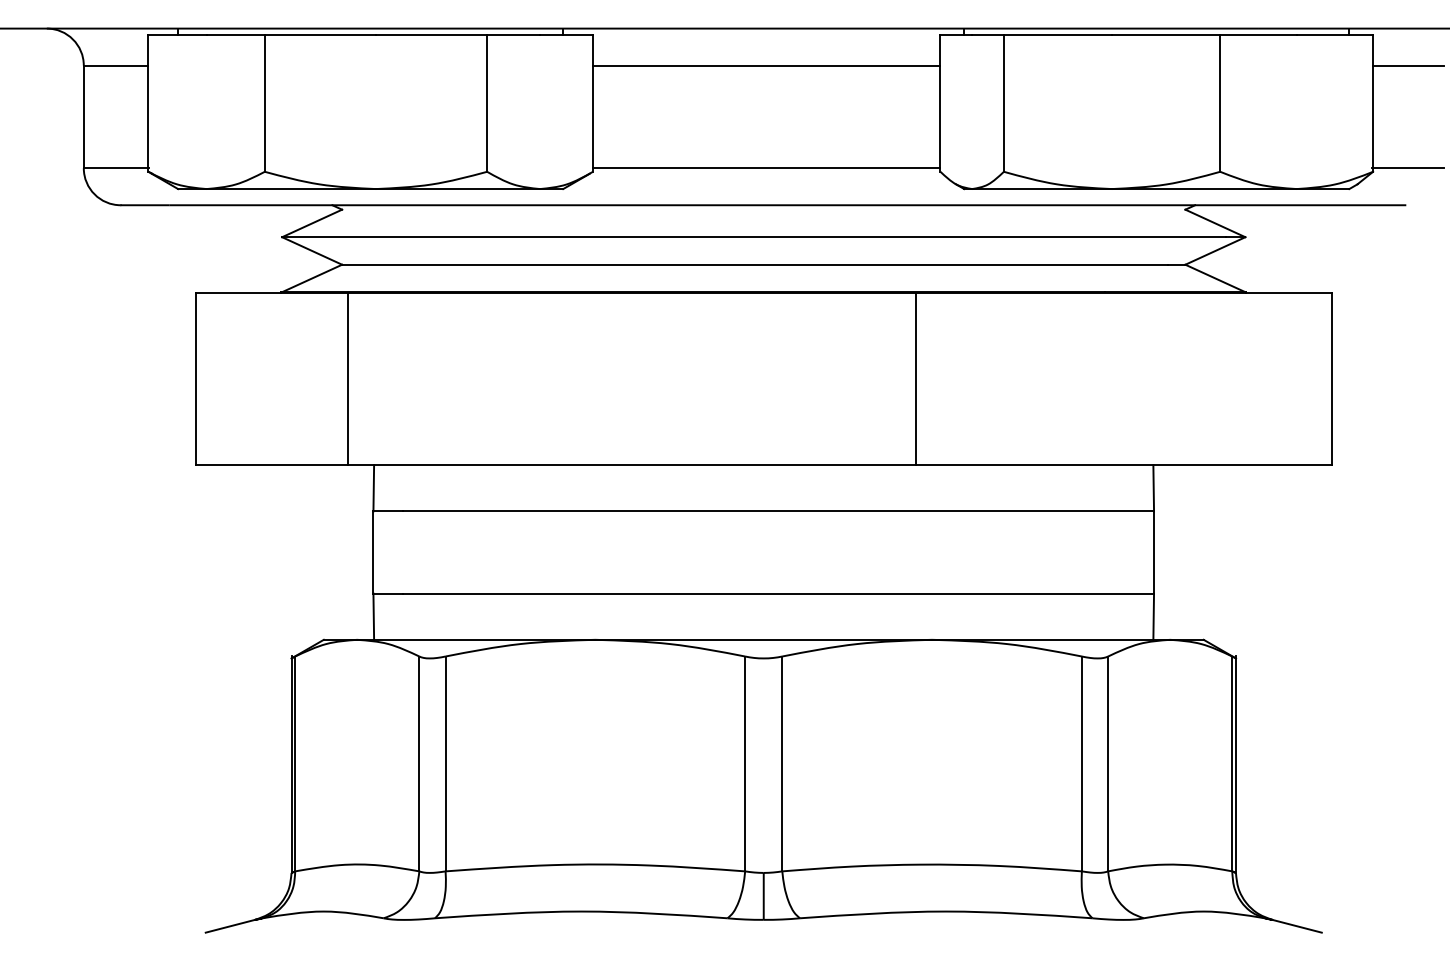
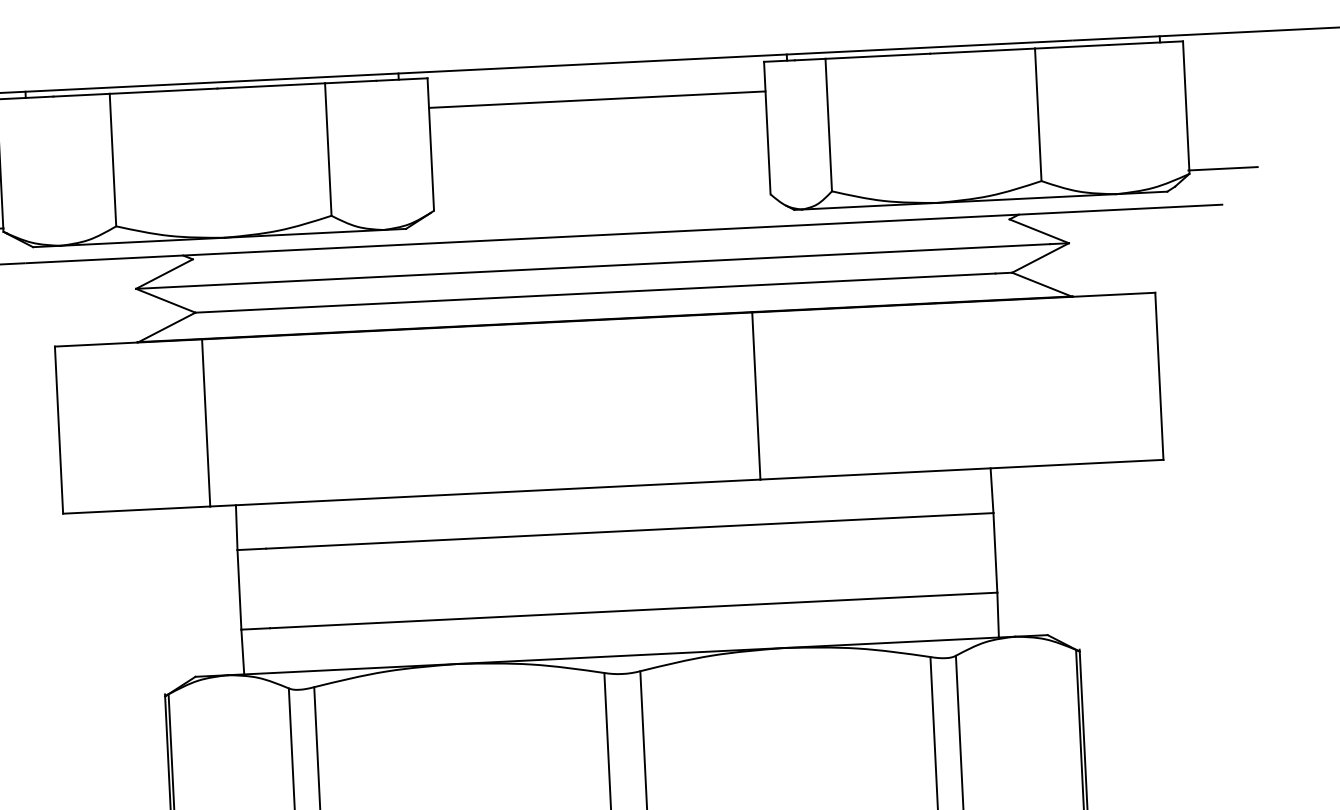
line: (1408, 65) -> (1218, 69), removed
line: (766, 168) -> (601, 199), removed

